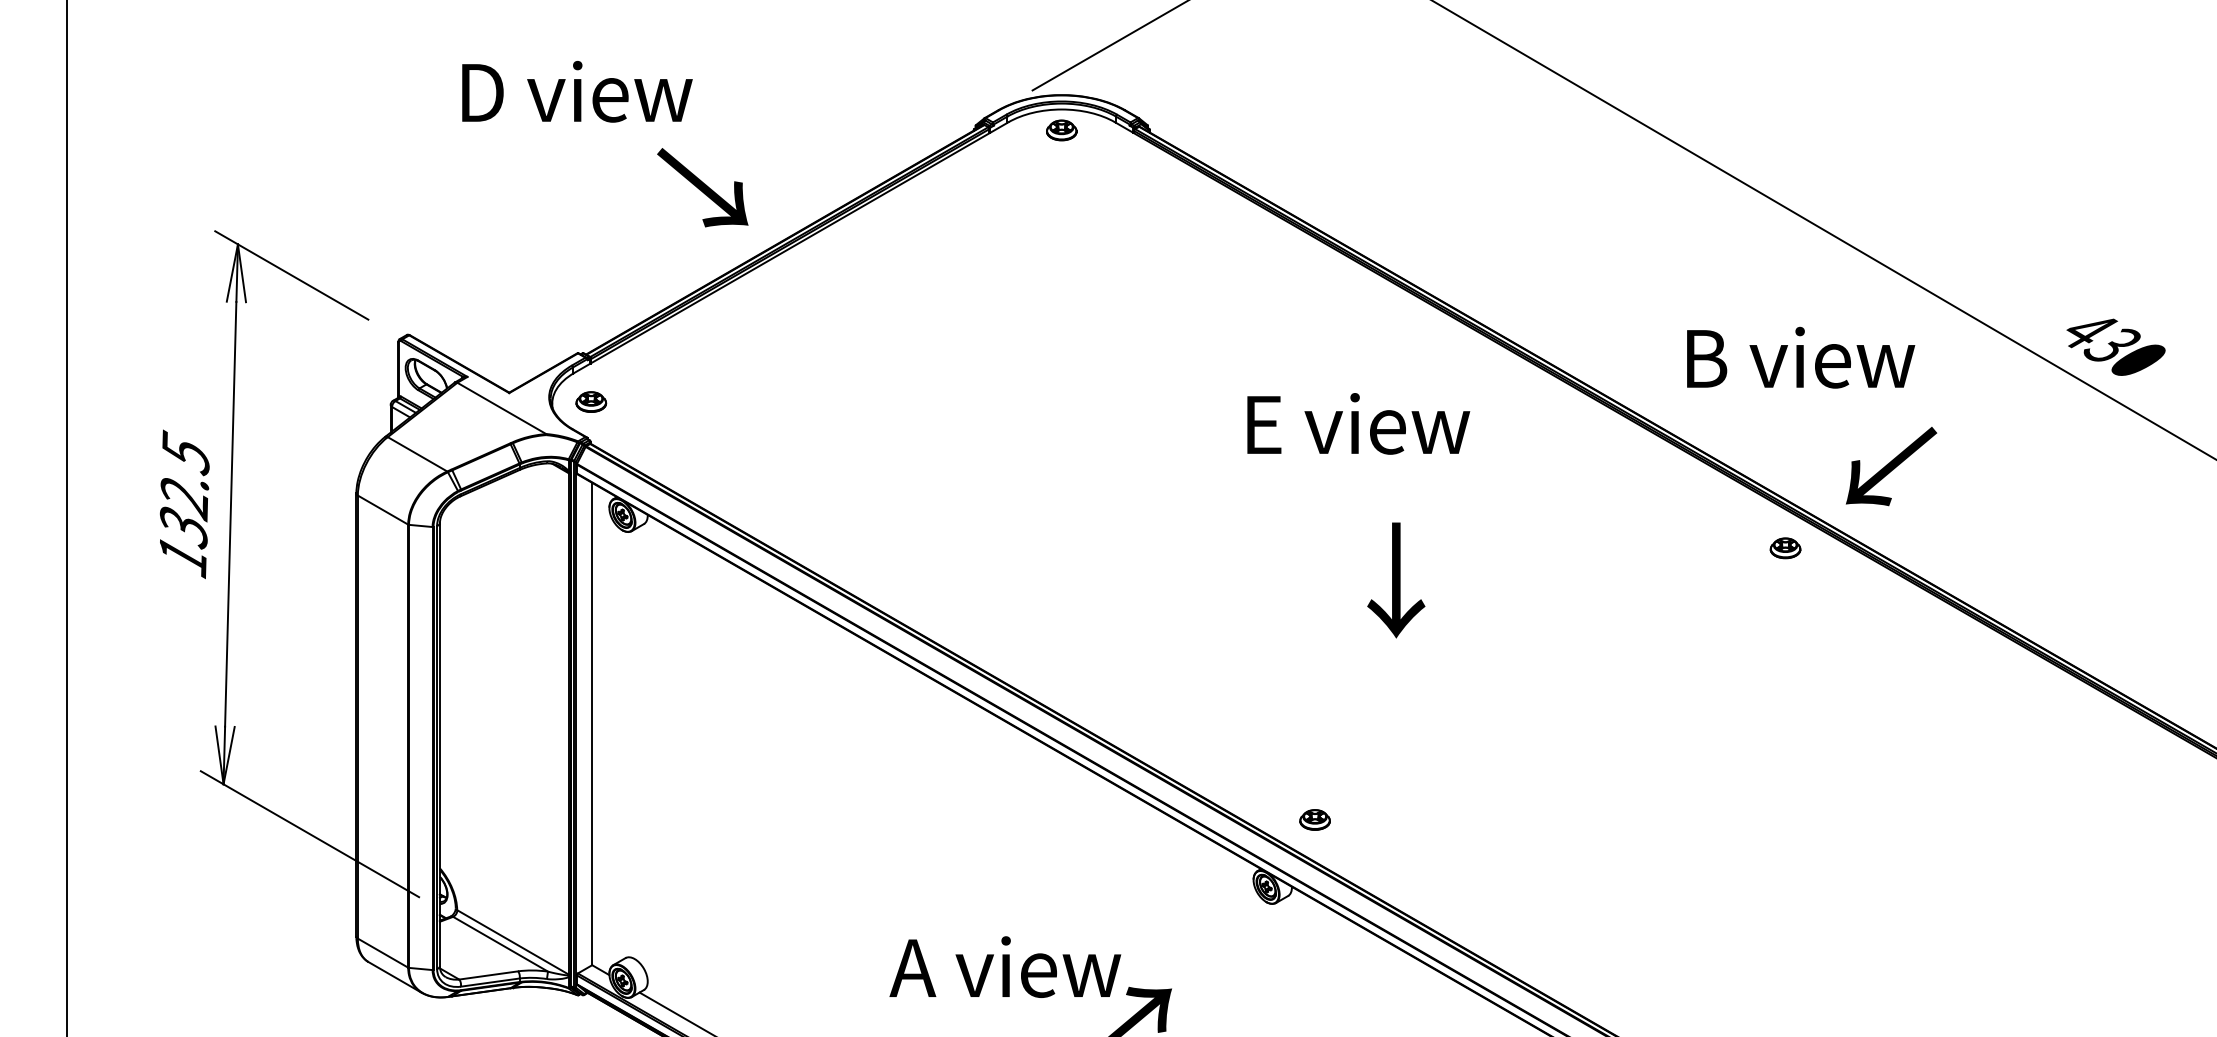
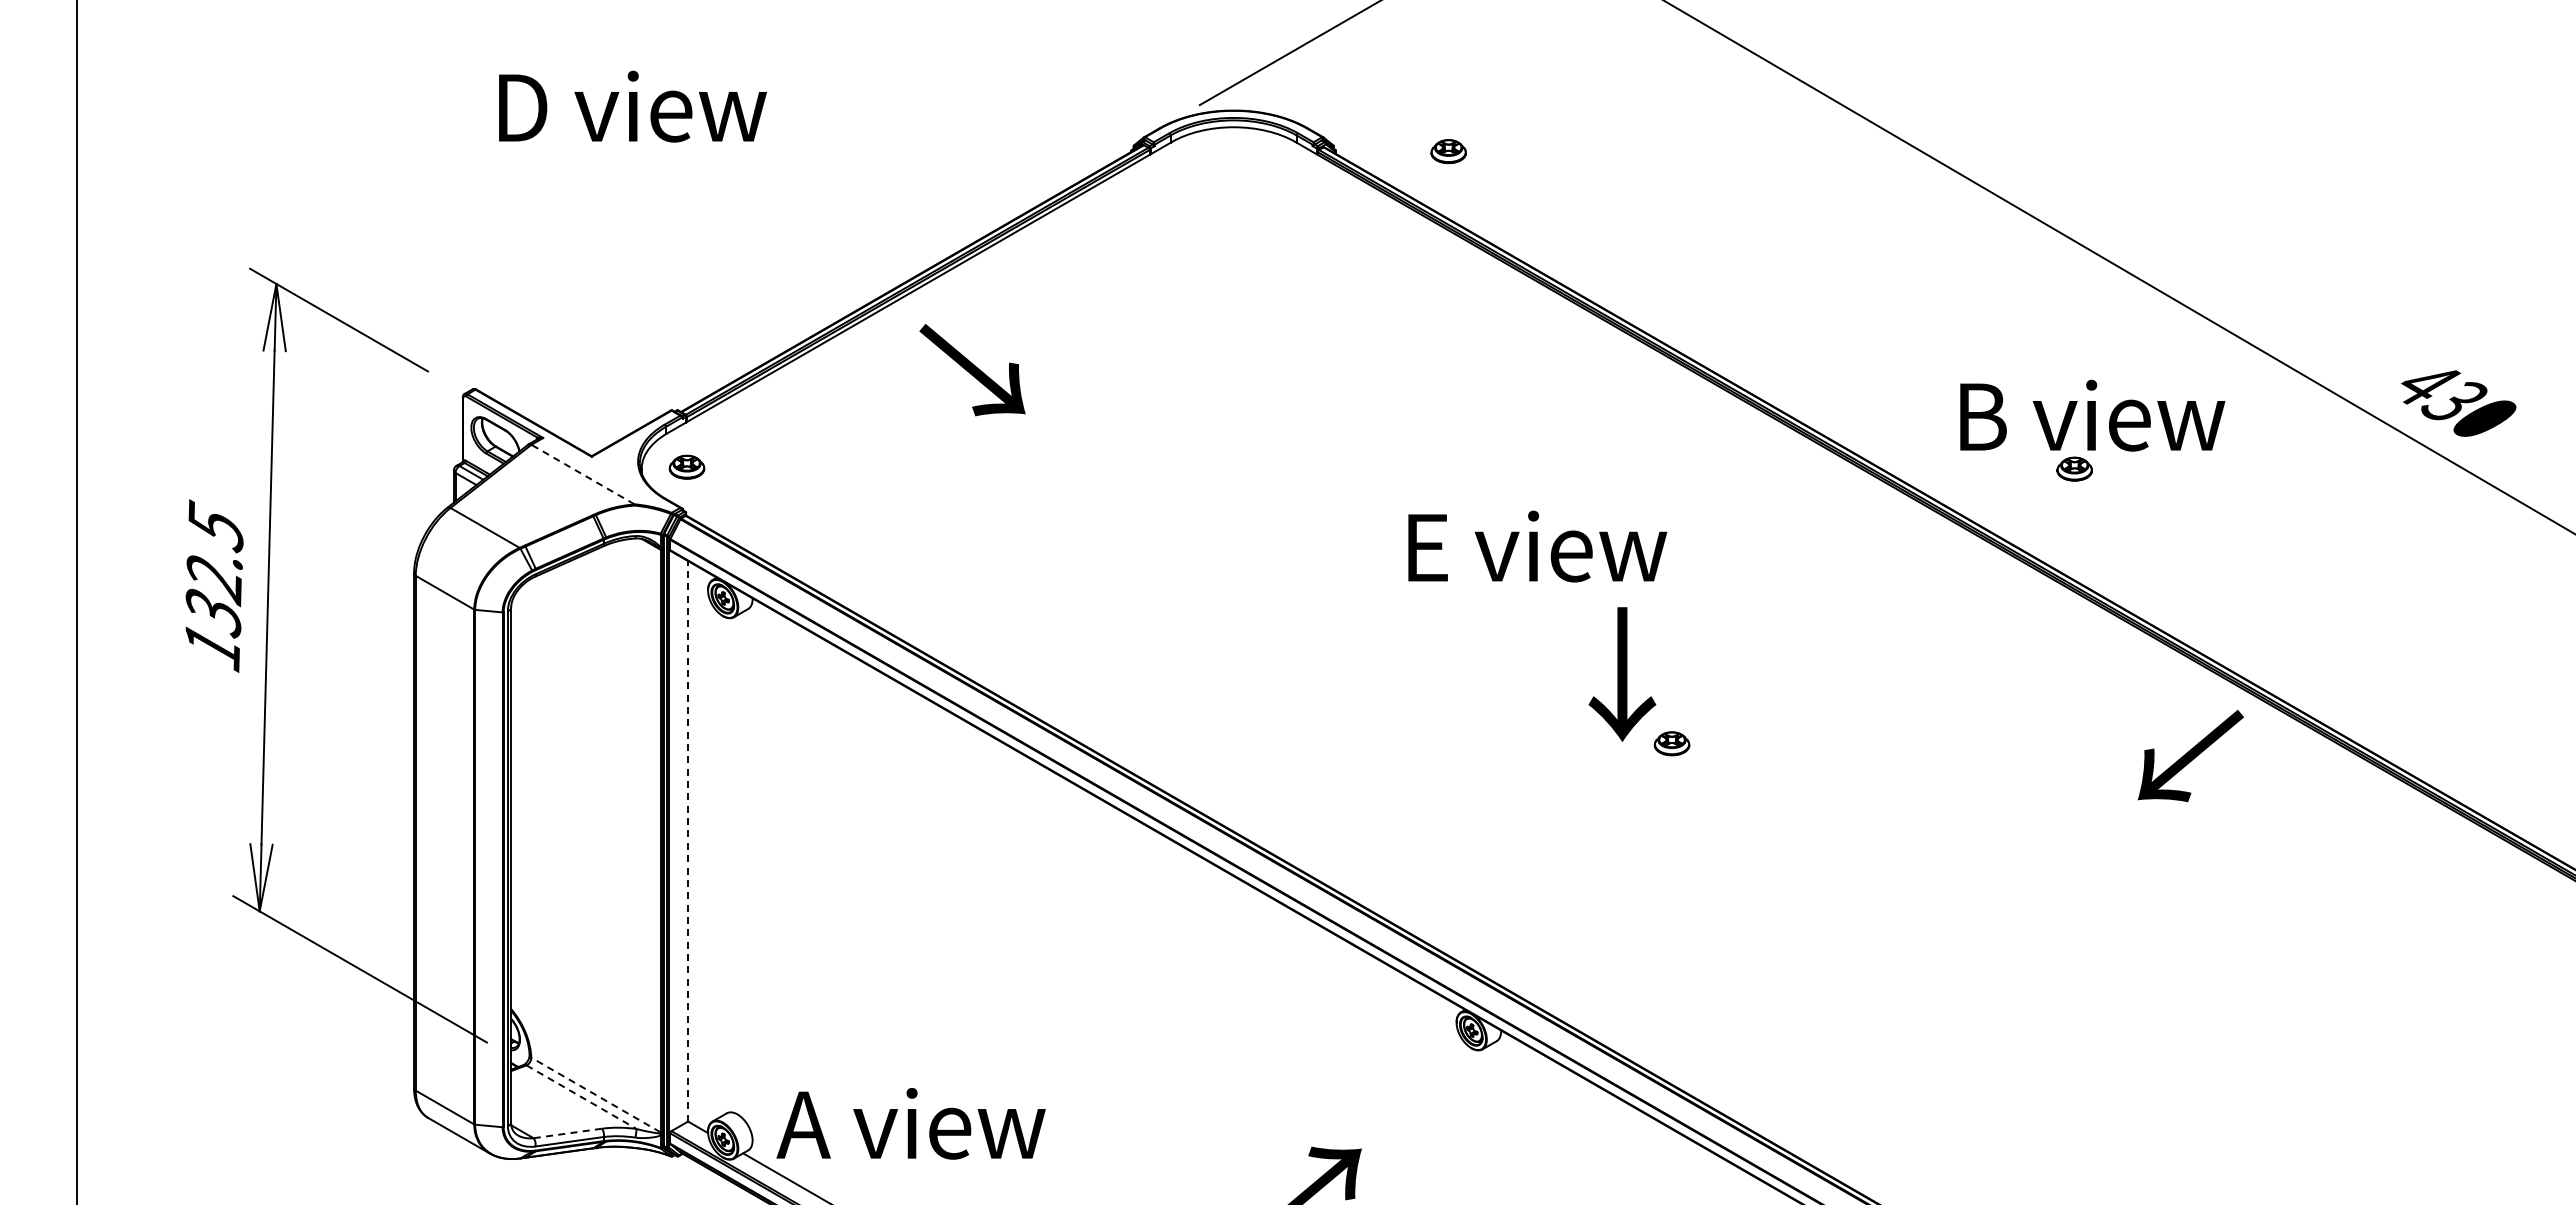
text: (577, 91) -> (632, 106), moved
part: (1061, 130) -> (1448, 151), moved
text: (702, 188) -> (972, 370), moved
line: (501, 408) -> (582, 474), solid -> dashed
text: (1358, 423) -> (1537, 546), moved
text: (1891, 466) -> (2190, 756), moved
part: (1785, 547) -> (2074, 468), moved
line: (592, 723) -> (688, 840), solid -> dashed
part: (1314, 819) -> (1671, 743), moved
line: (512, 942) -> (595, 1095), solid -> dashed
line: (500, 944) -> (581, 1097), solid -> dashed
text: (1004, 966) -> (910, 1123), moved
line: (488, 975) -> (567, 1133), solid -> dashed

